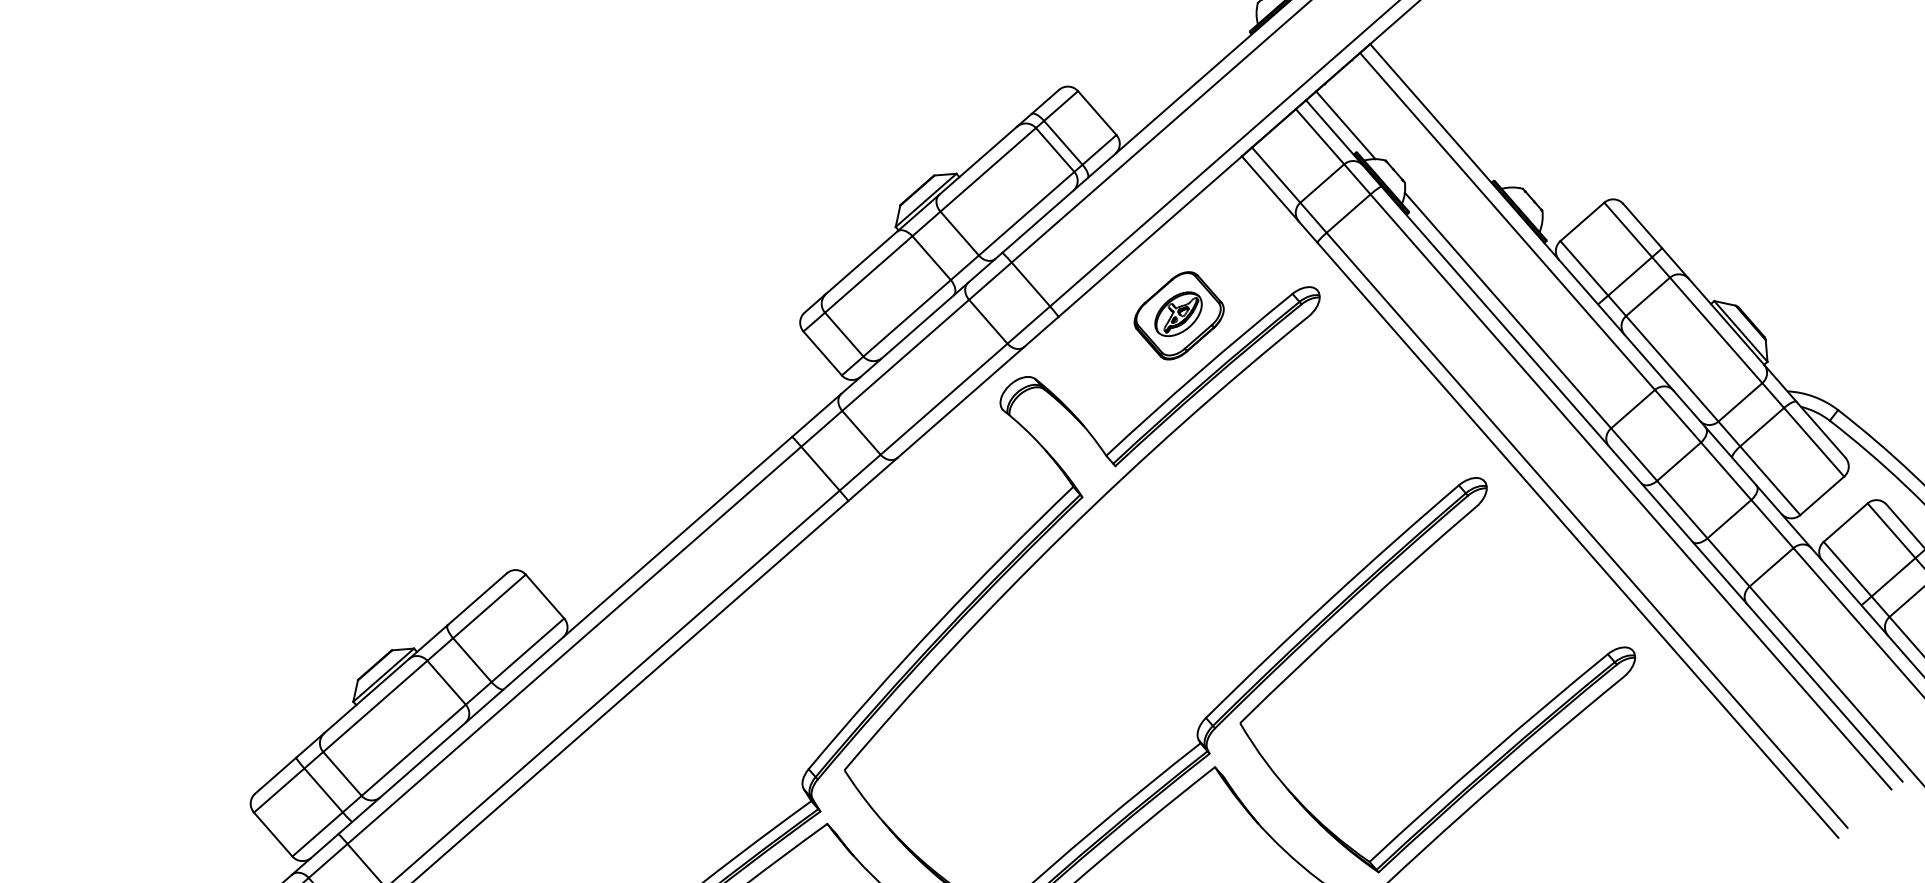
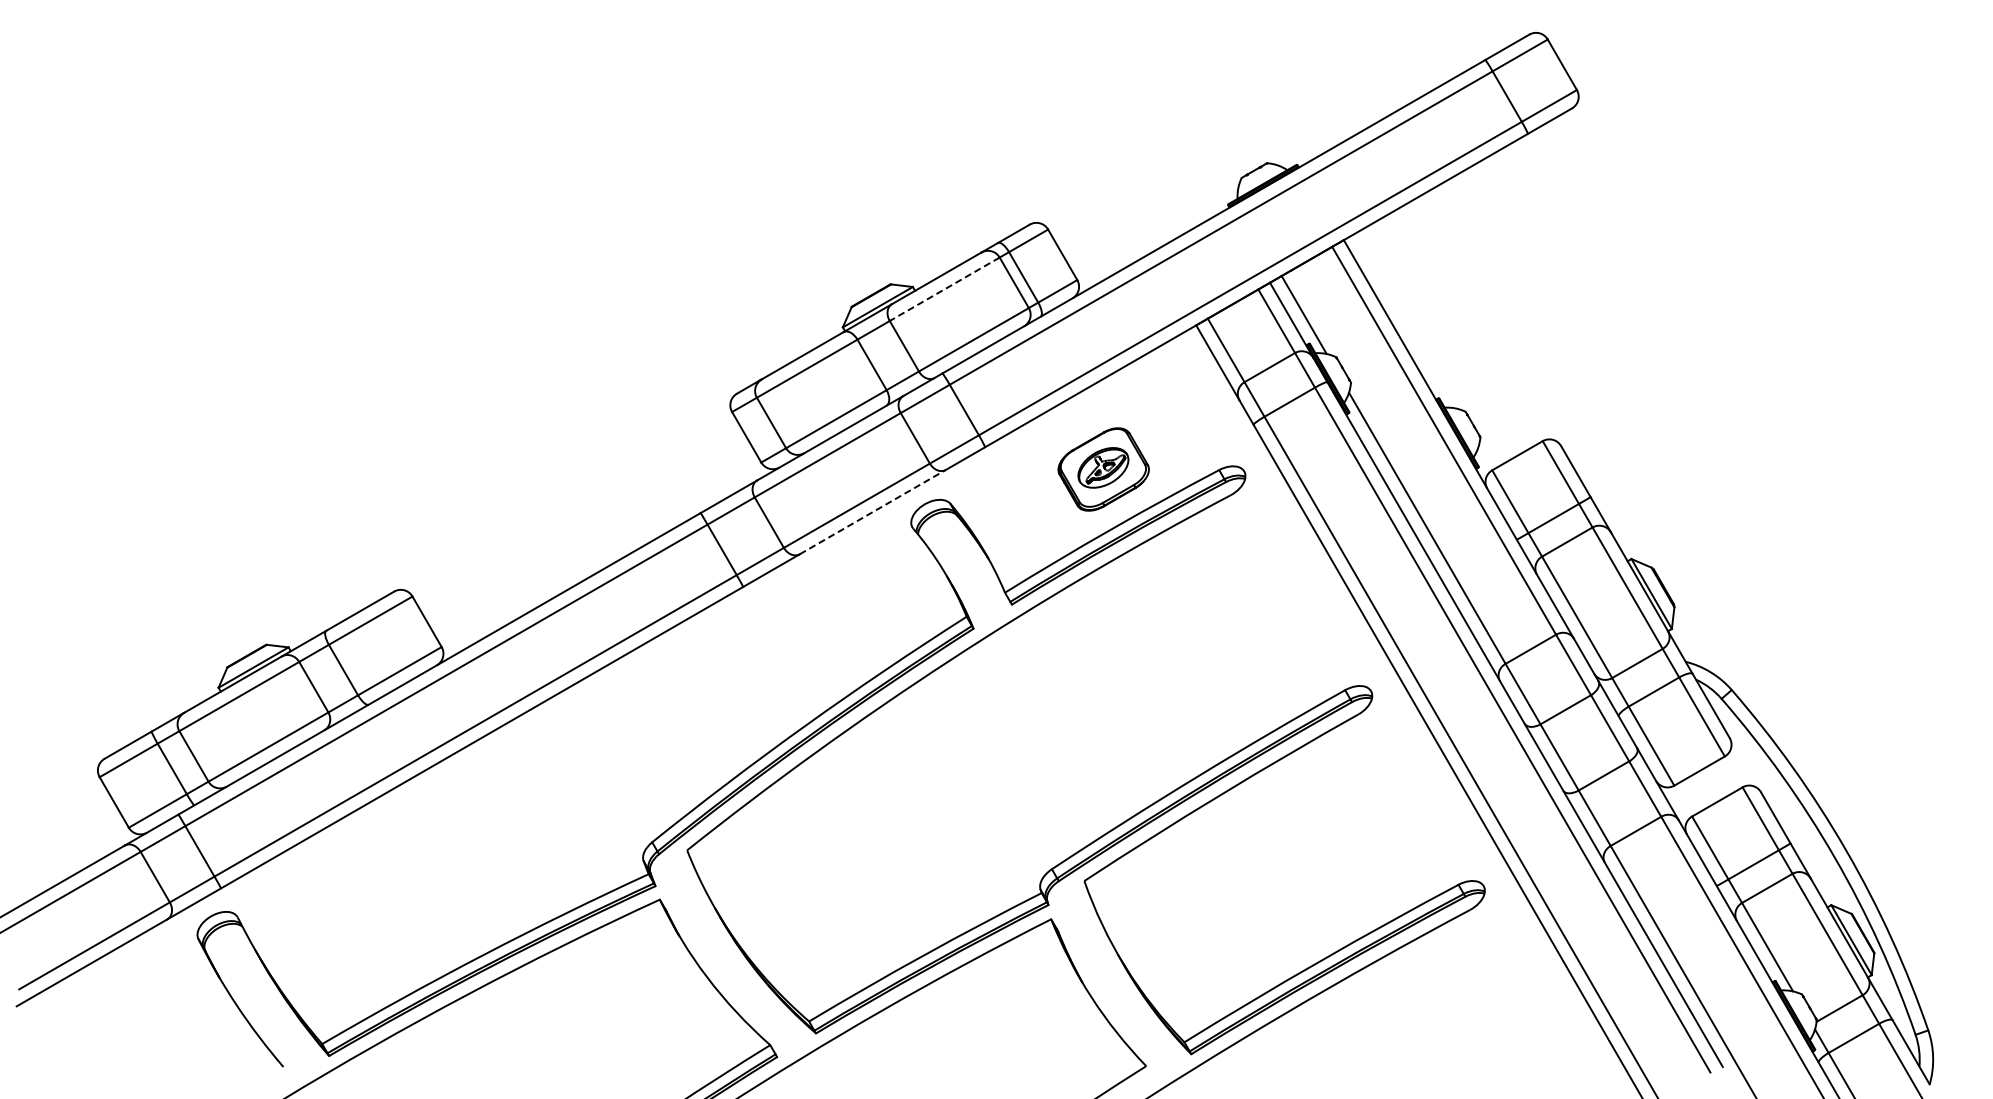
line: (988, 170) -> (944, 289), solid -> dashed
line: (961, 401) -> (873, 511), solid -> dashed

